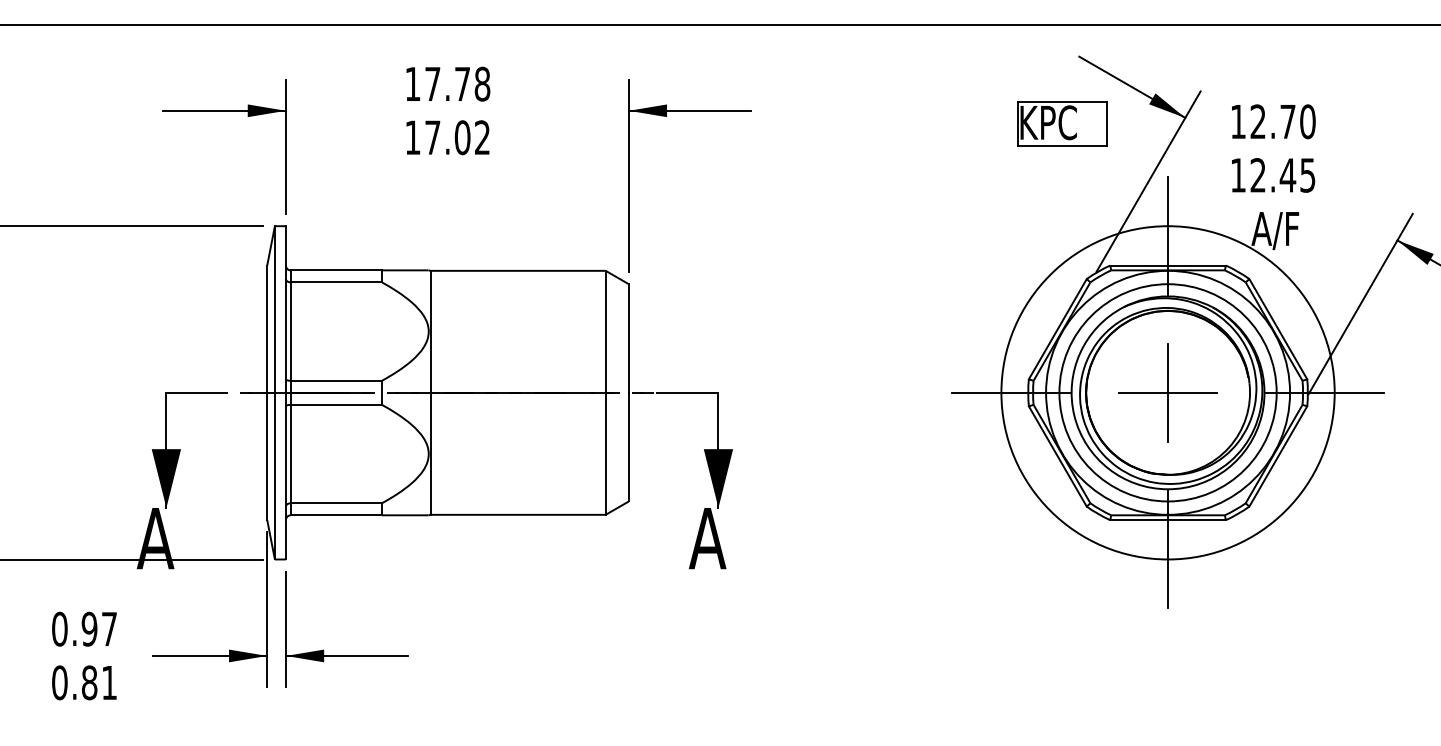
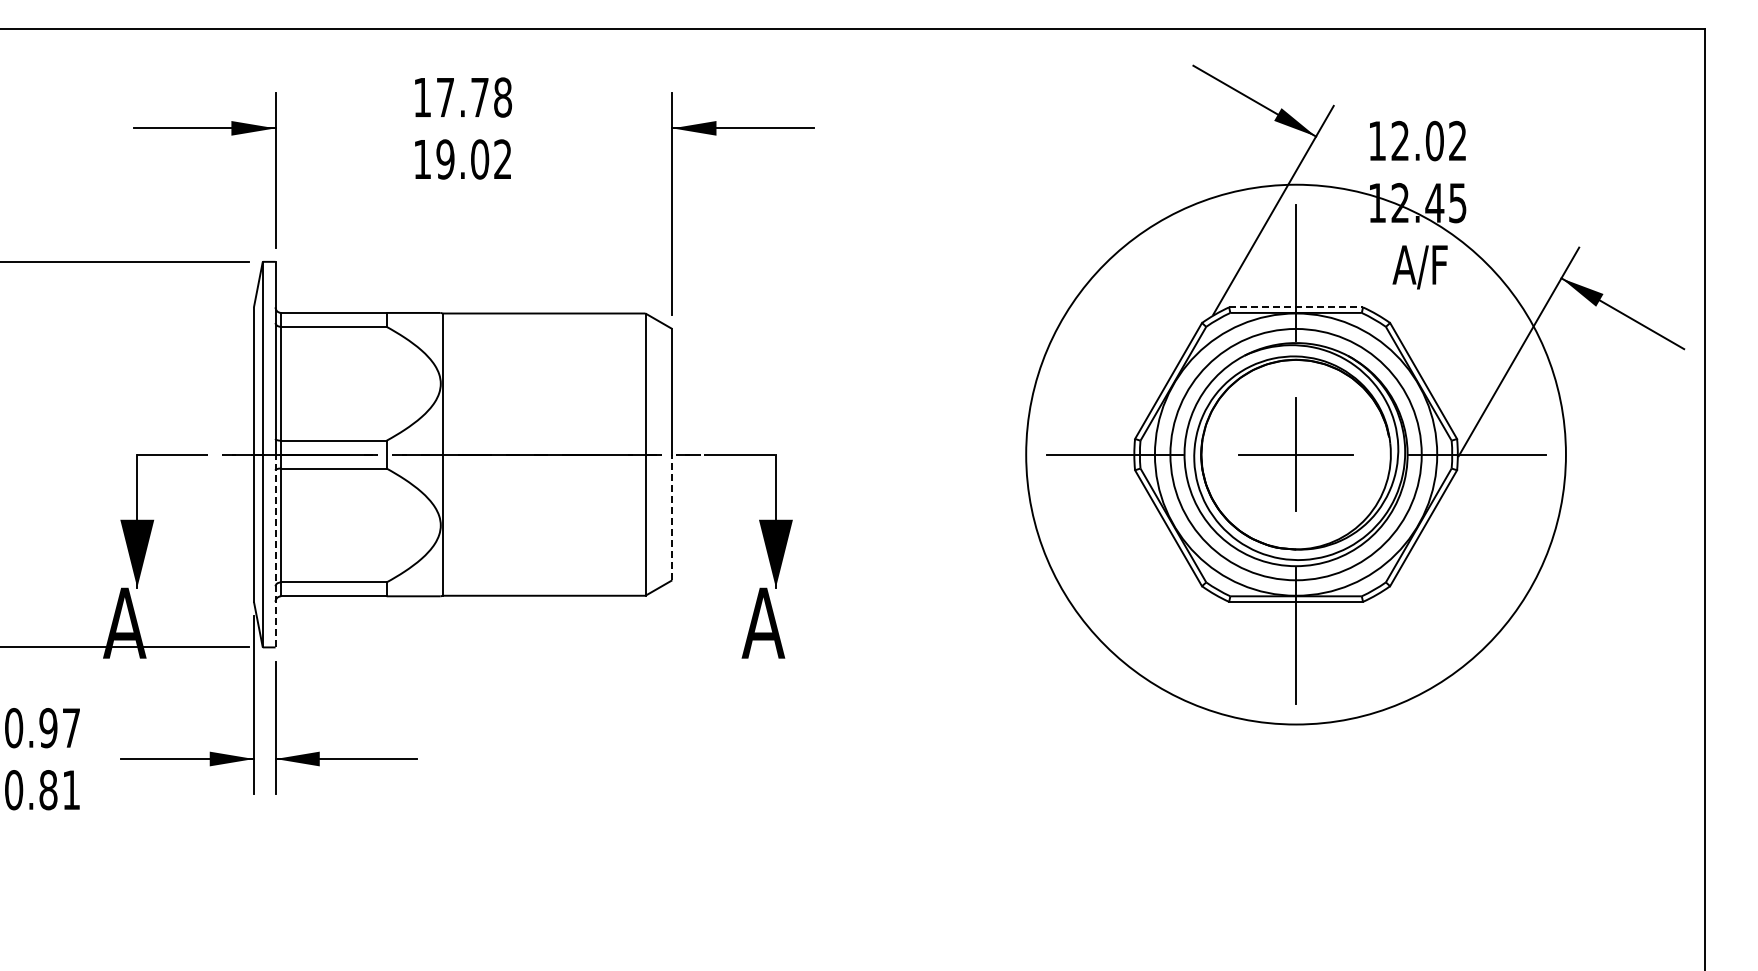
text: (1297, 121) -> (1445, 140), 12.70 -> 12.02
part: (1062, 123) -> (1173, 143), removed
text: (432, 137) -> (445, 159), 17.02 -> 19.02
line: (1168, 265) -> (1296, 307), solid -> dashed
circle: (1167, 392) -> (1295, 454), size x1.4
line: (629, 447) -> (672, 517), solid -> dashed
line: (285, 475) -> (275, 550), solid -> dashed

